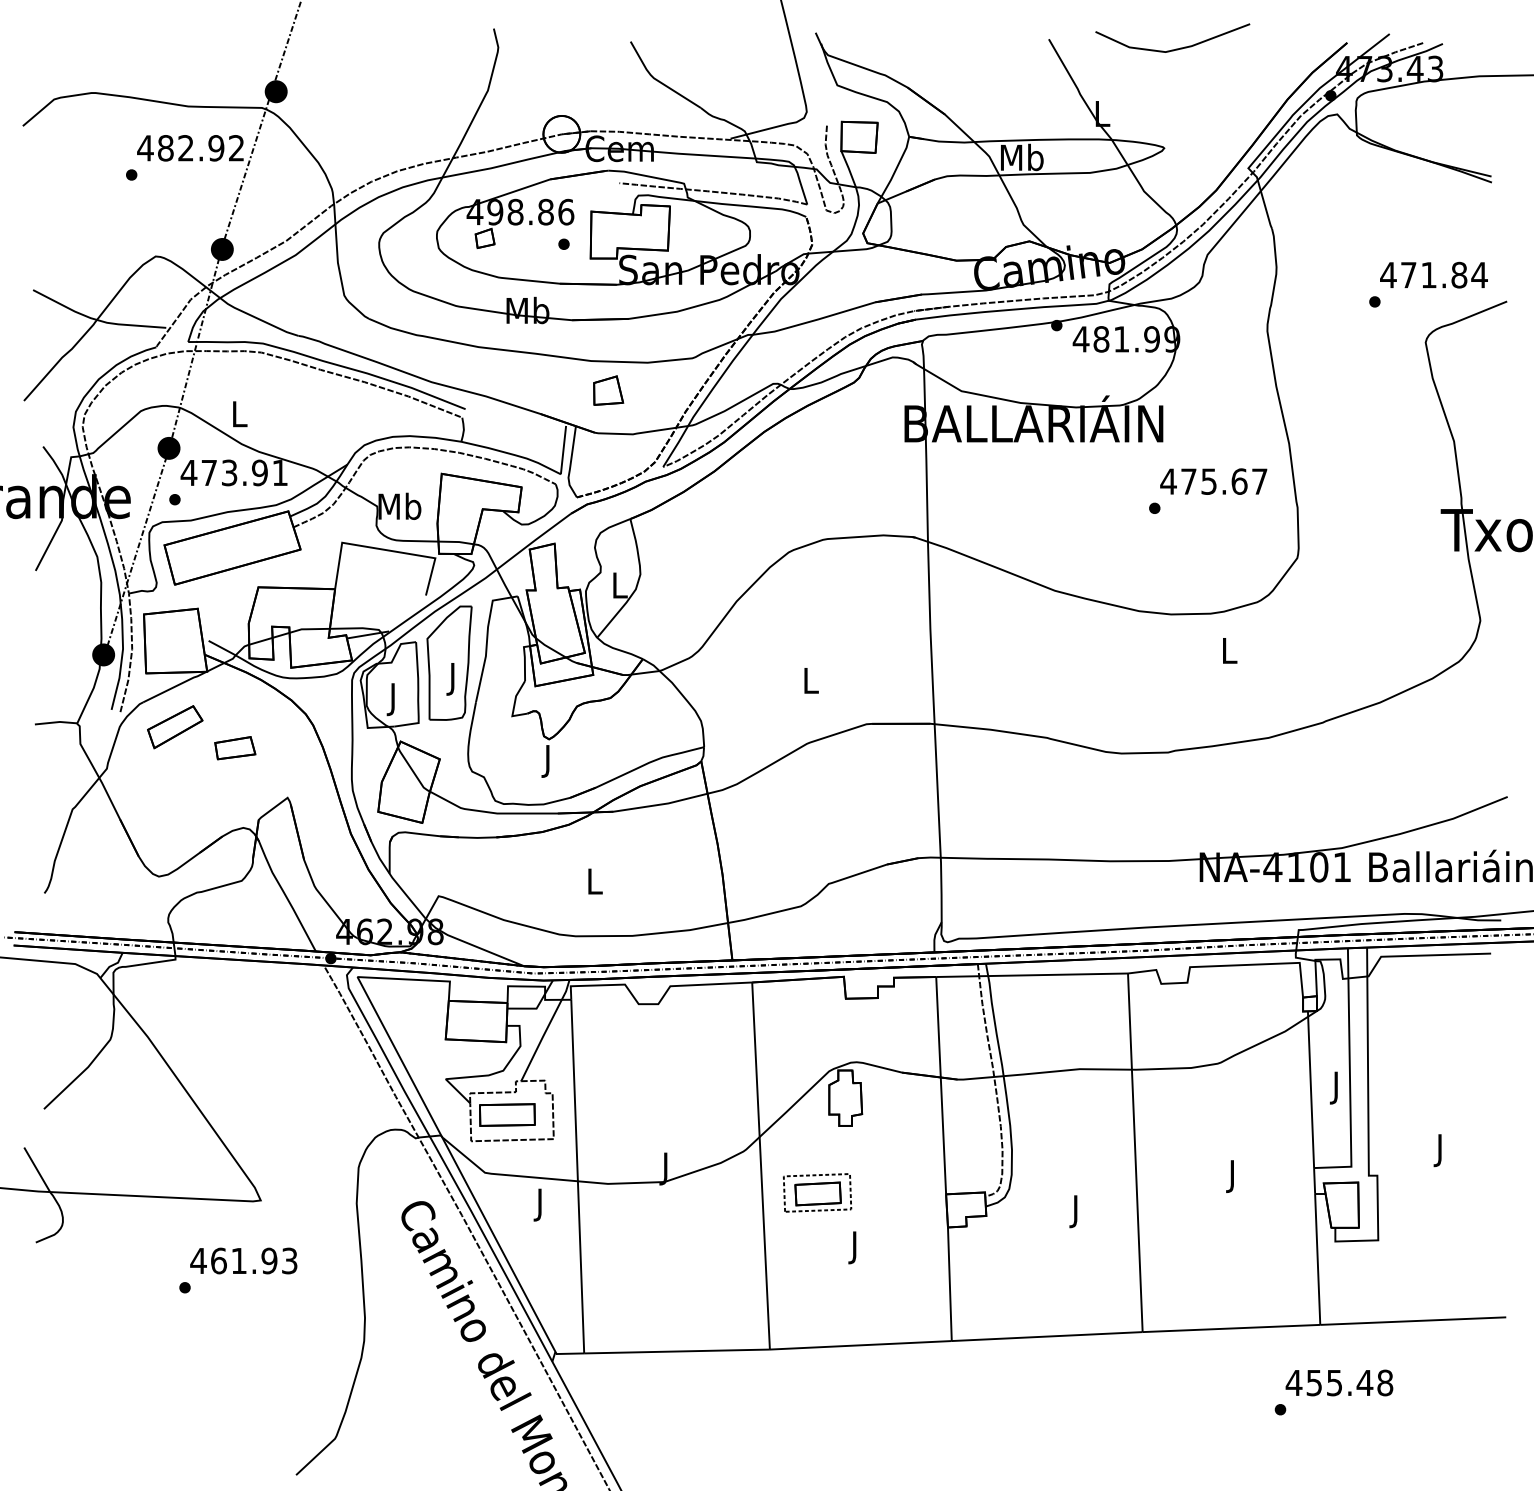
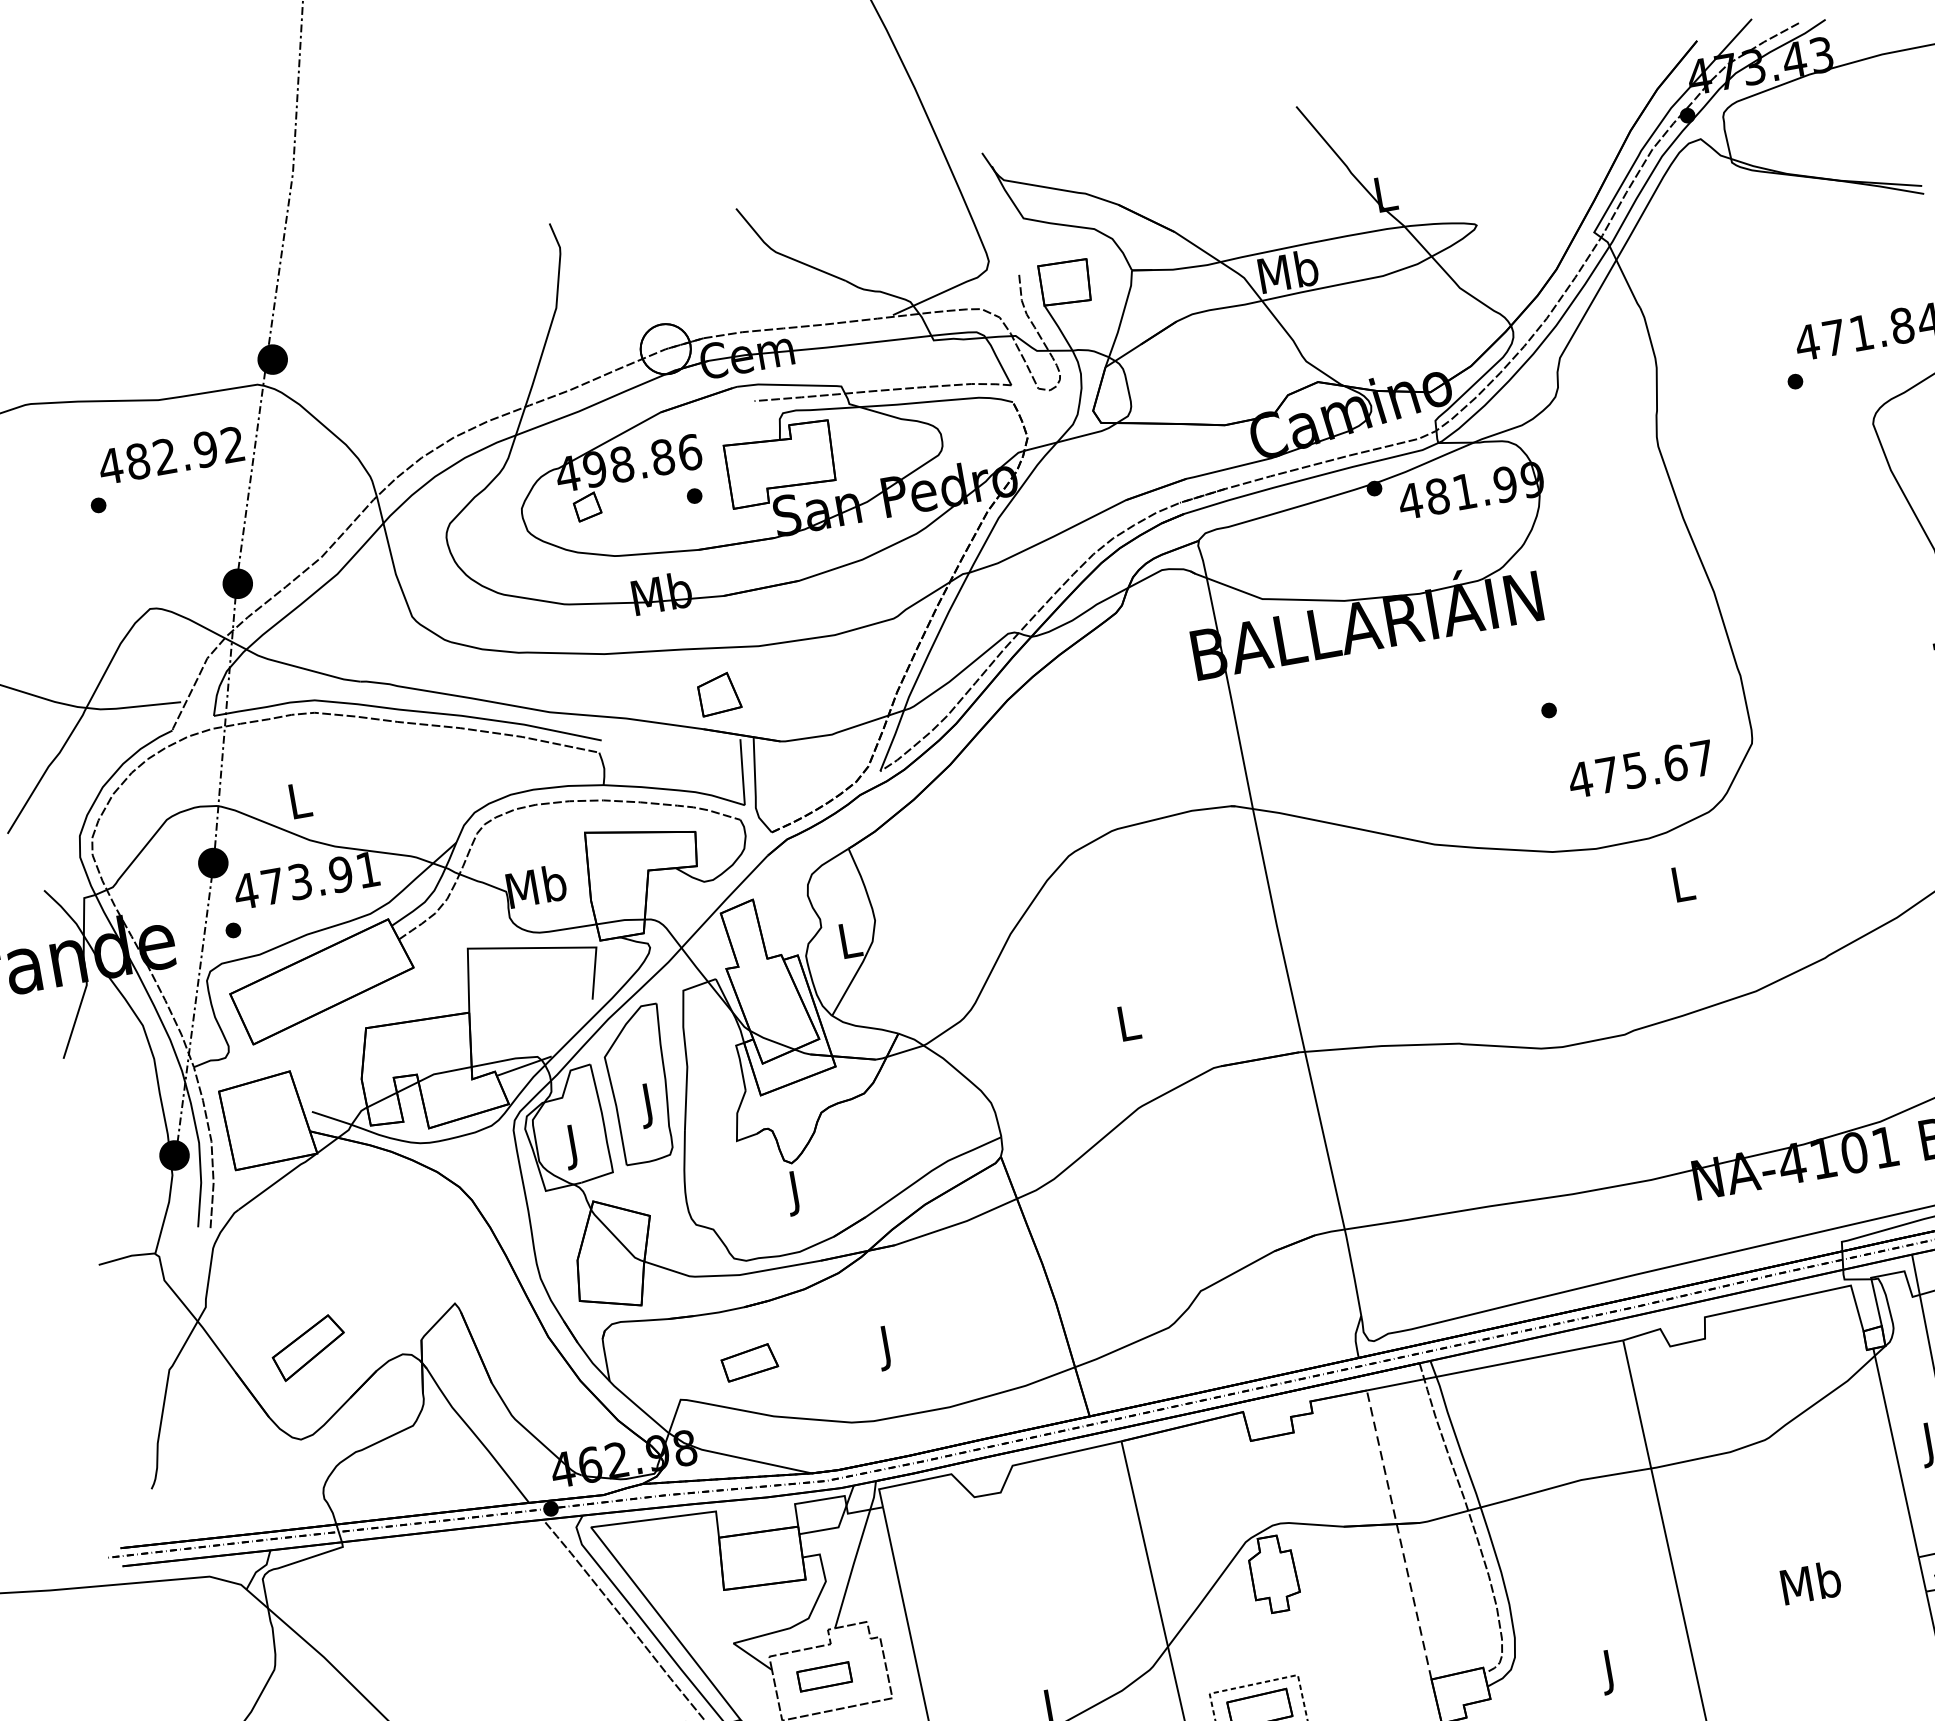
line: (1175, 48) -> (1468, 89), removed
part: (608, 390) -> (719, 693), moved
text: (1213, 481) -> (1640, 769), moved
part: (175, 727) -> (309, 1348), moved
part: (235, 748) -> (750, 1363), moved
text: (594, 884) -> (886, 1347), L -> J
line: (941, 1085) -> (1399, 1534), solid -> dashed
part: (507, 1114) -> (824, 1676), size x0.7
text: (1232, 1175) -> (1811, 1586), J -> Mb

